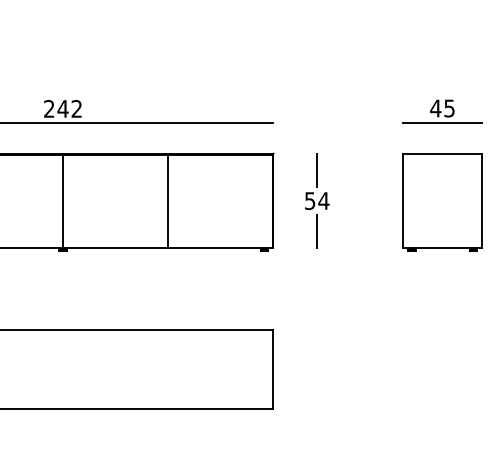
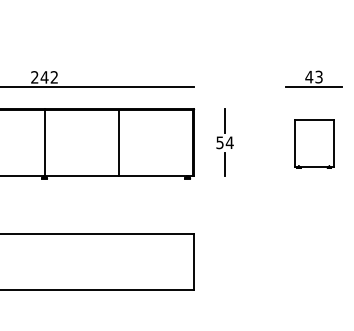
text: (448, 107) -> (318, 76), 45 -> 43
part: (441, 202) -> (313, 143), size x0.7

